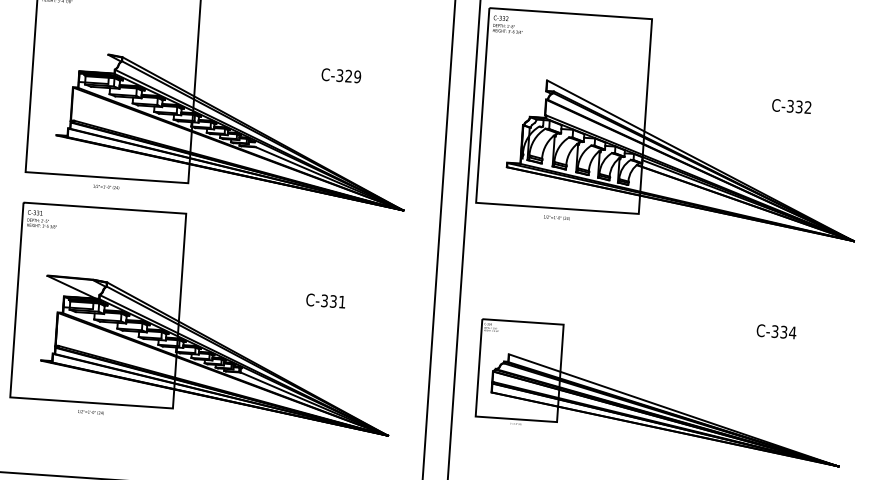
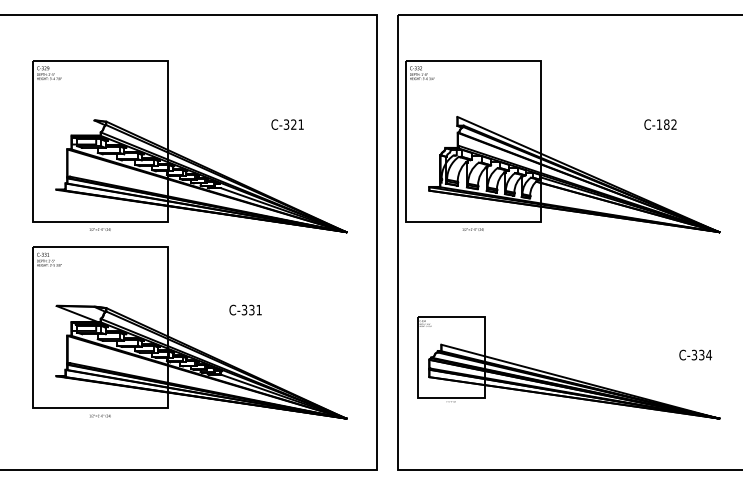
text: (356, 76) -> (300, 124), C-329 -> C-321
text: (794, 106) -> (662, 124), C-332 -> C-182
text: (325, 300) -> (245, 309), moved
text: (776, 330) -> (695, 354), moved

